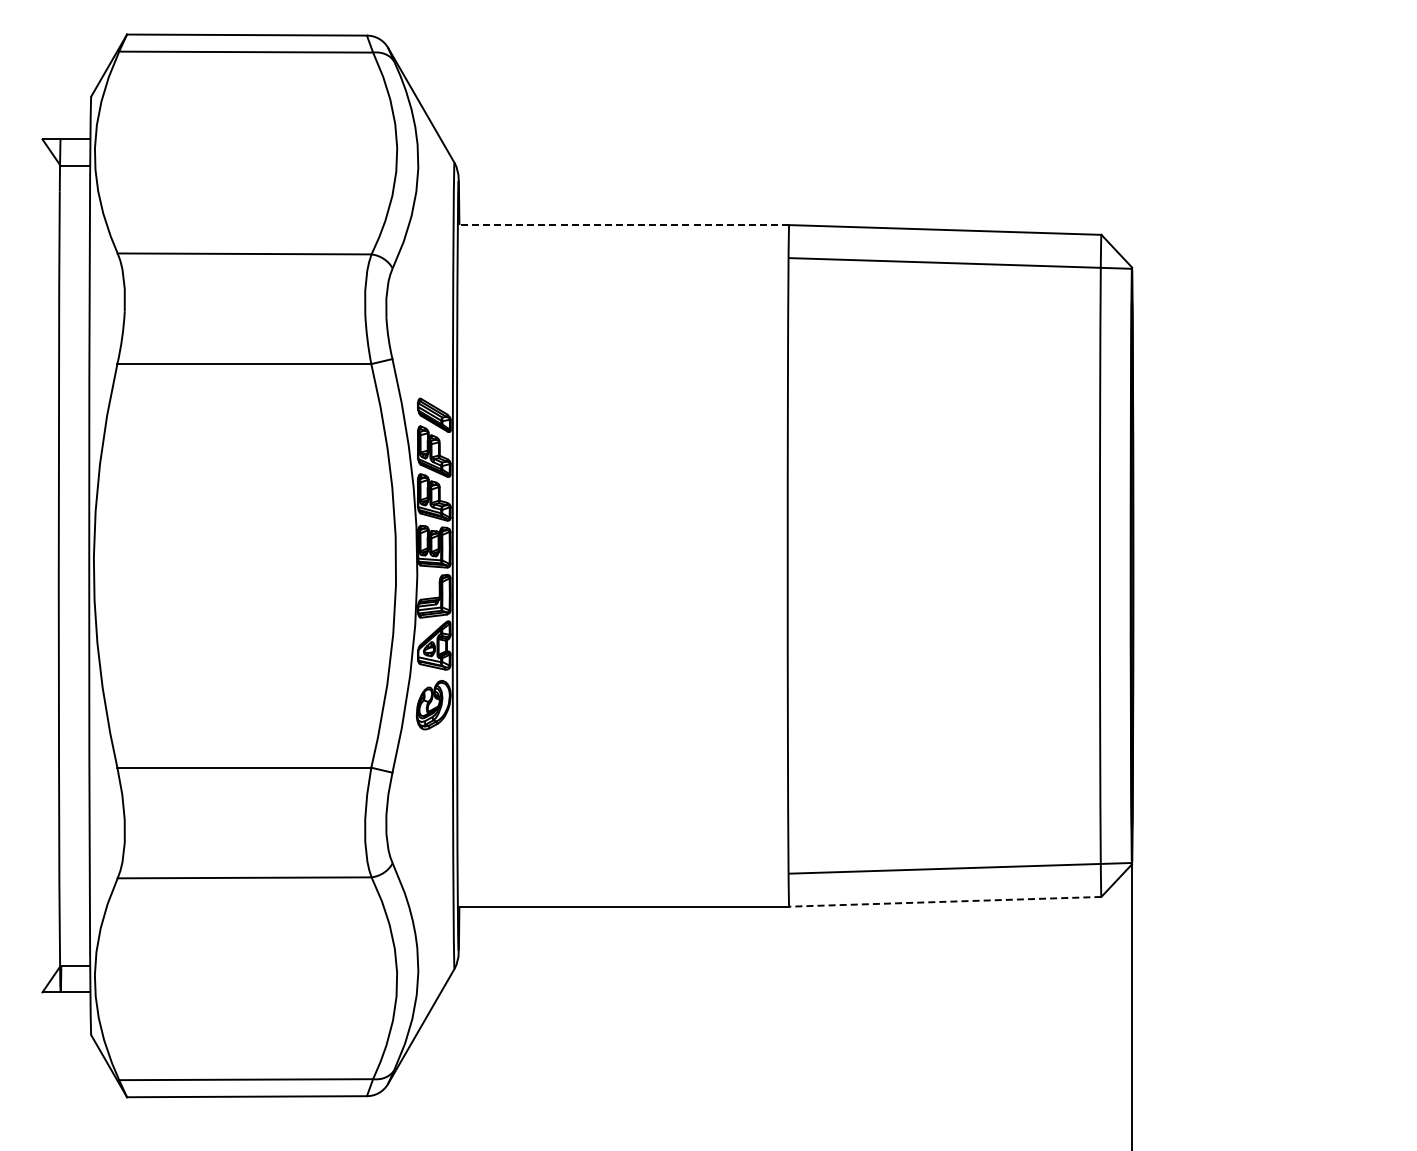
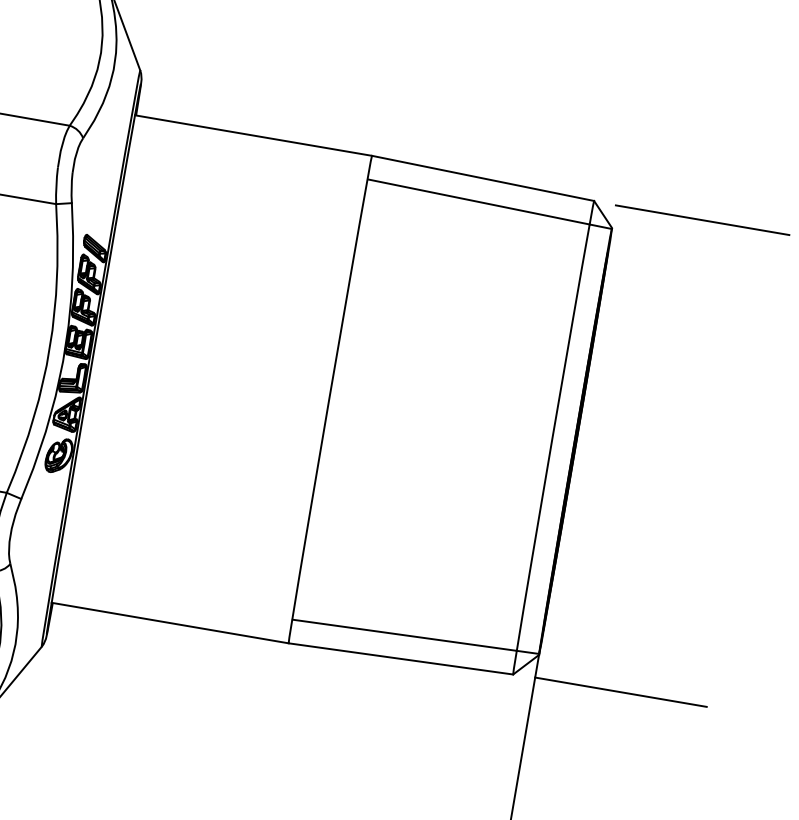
line: (623, 225) -> (253, 135), dashed -> solid
line: (1252, 235) -> (702, 219), added
line: (1251, 895) -> (620, 691), added
line: (944, 901) -> (400, 658), dashed -> solid

